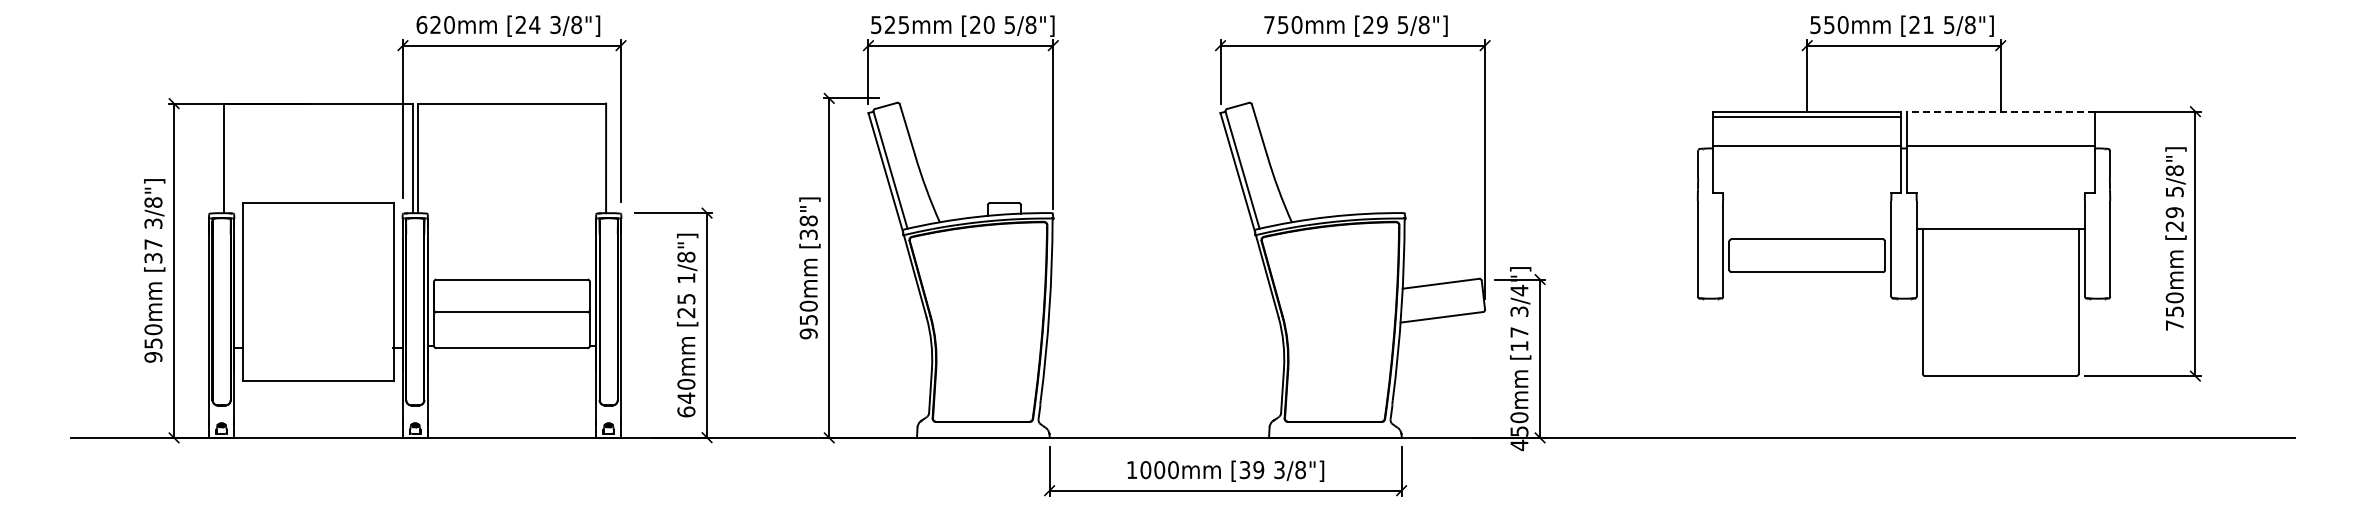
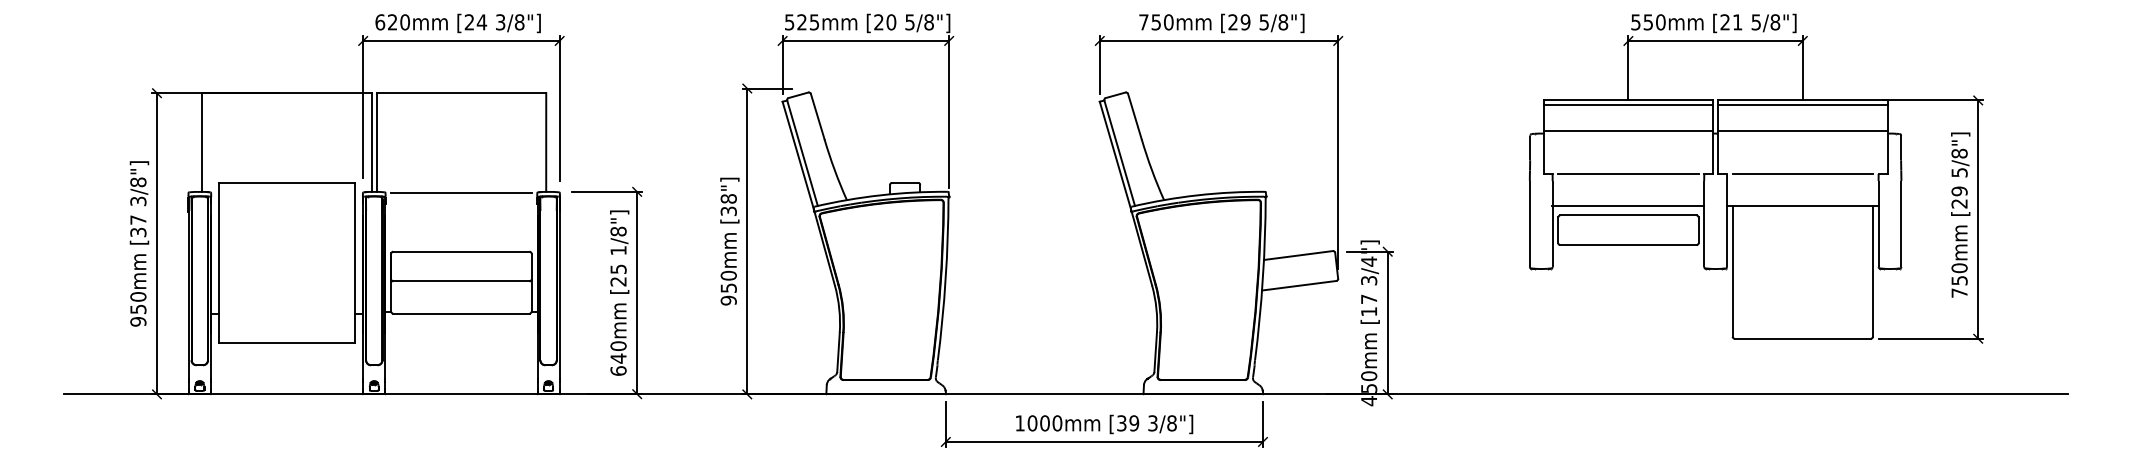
line: (2000, 111) -> (1802, 100), dashed -> solid
line: (2000, 116) -> (1802, 104), added
line: (1807, 193) -> (1628, 174), added
line: (2000, 193) -> (1802, 174), added
line: (511, 214) -> (460, 193), added
line: (1806, 229) -> (1627, 206), added

